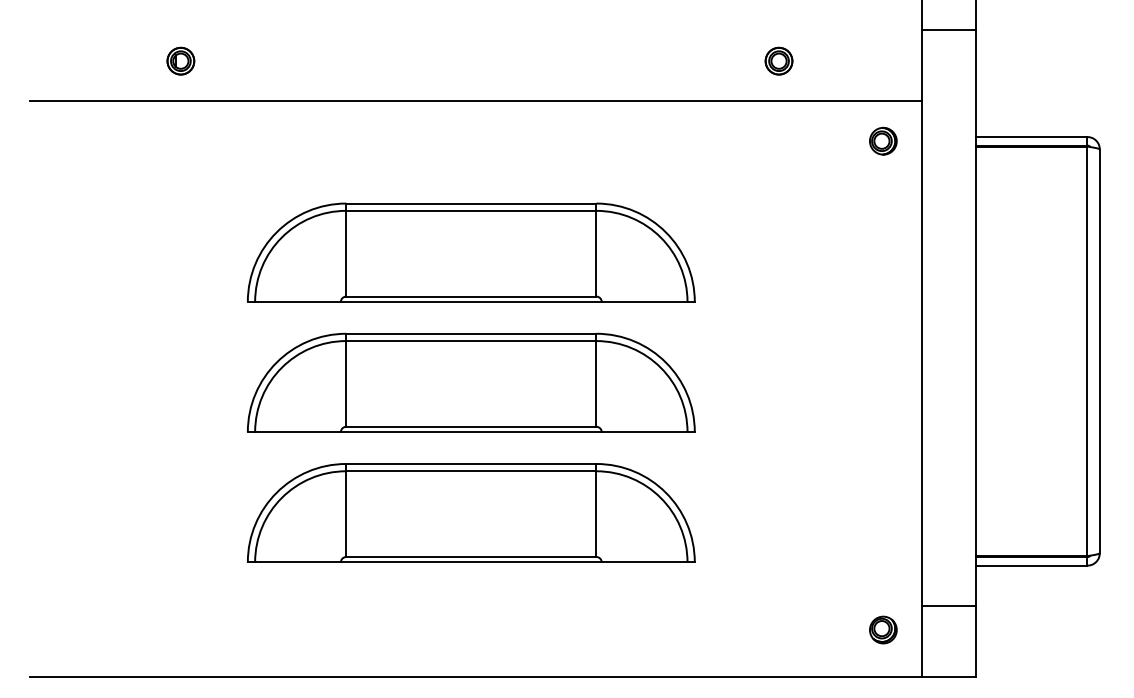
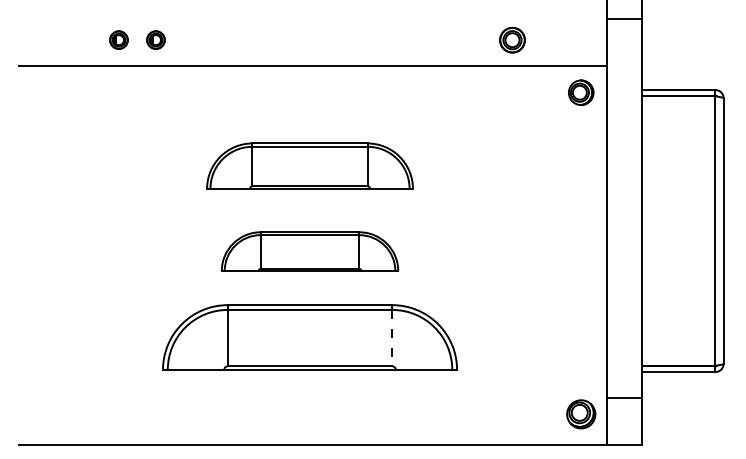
part: (236, 60) -> (155, 39), added
part: (779, 60) -> (512, 39), size x1.4
part: (882, 140) -> (580, 92), size x1.4
part: (470, 251) -> (309, 165), size x0.7
part: (470, 382) -> (309, 251), size x0.6
line: (596, 514) -> (392, 338), solid -> dashed
part: (882, 630) -> (580, 414), size x1.6

